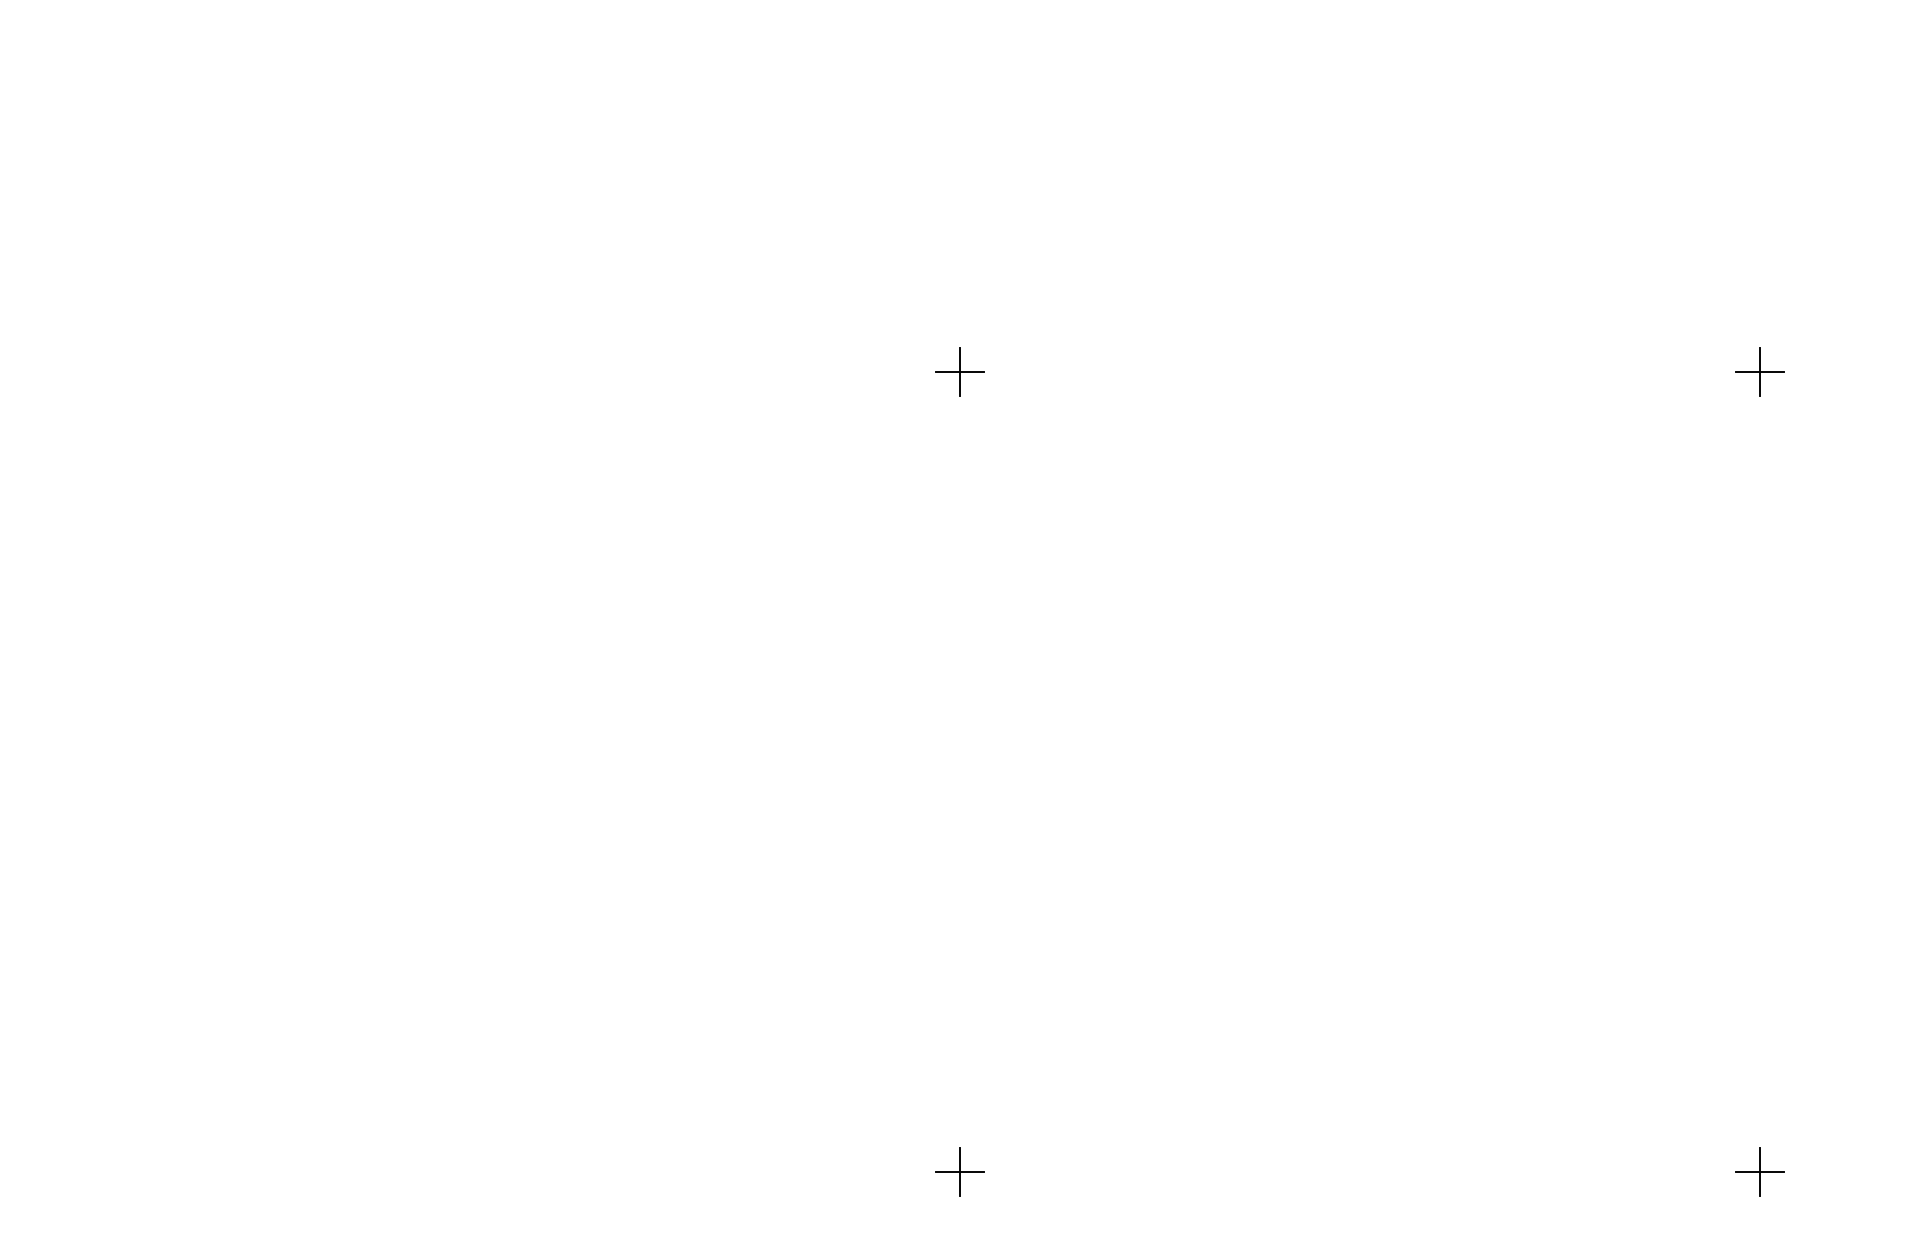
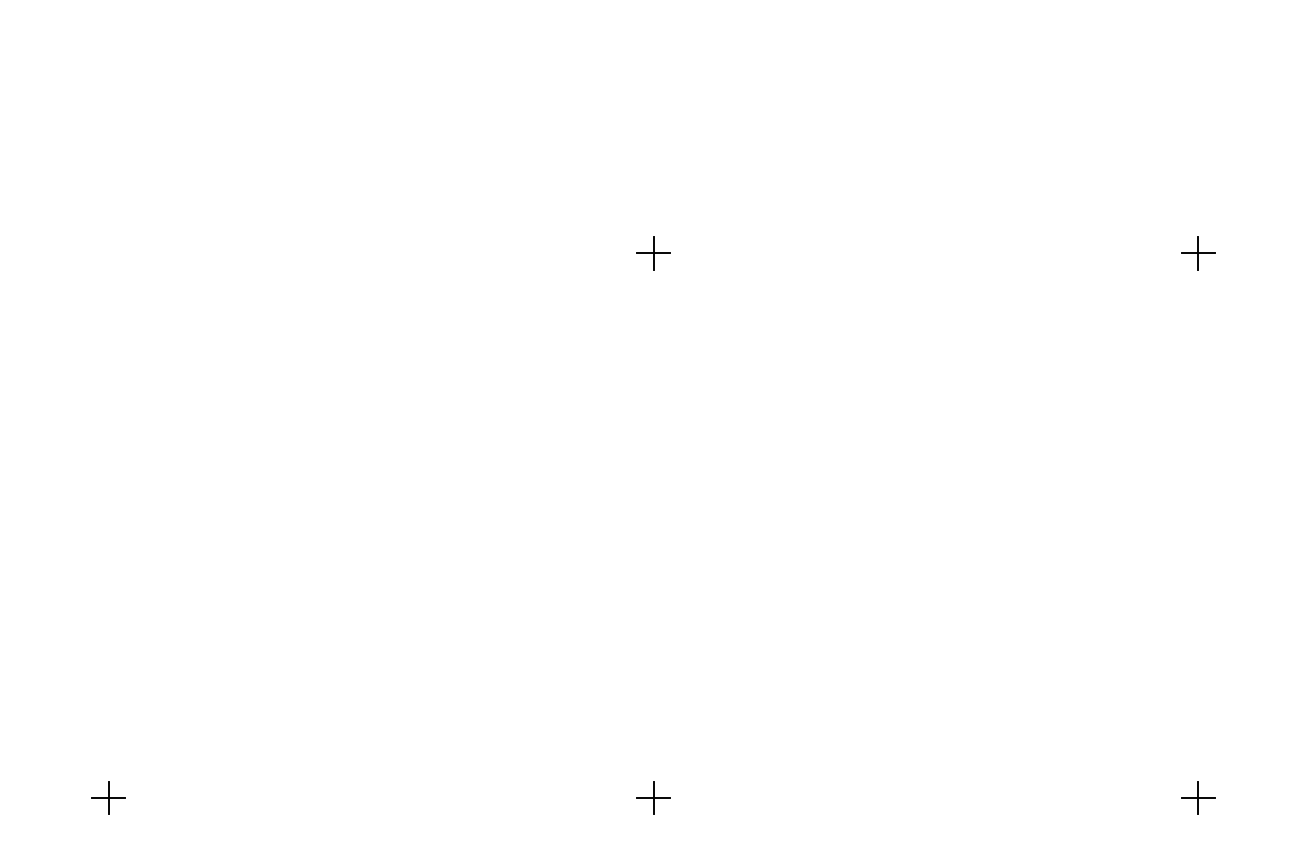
part: (159, 1171) -> (108, 797), added

